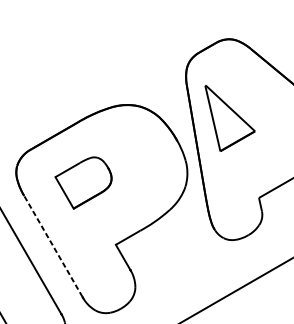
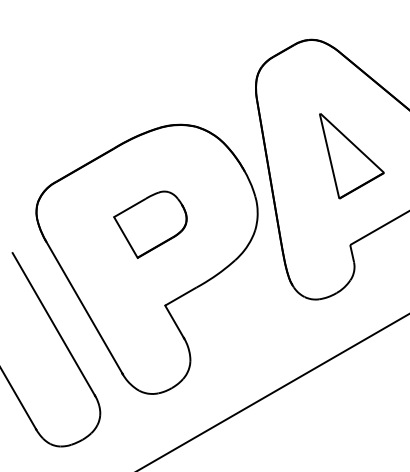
part: (229, 118) -> (351, 156), moved
part: (83, 182) -> (150, 224), moved
line: (53, 246) -> (84, 307), dashed -> solid

